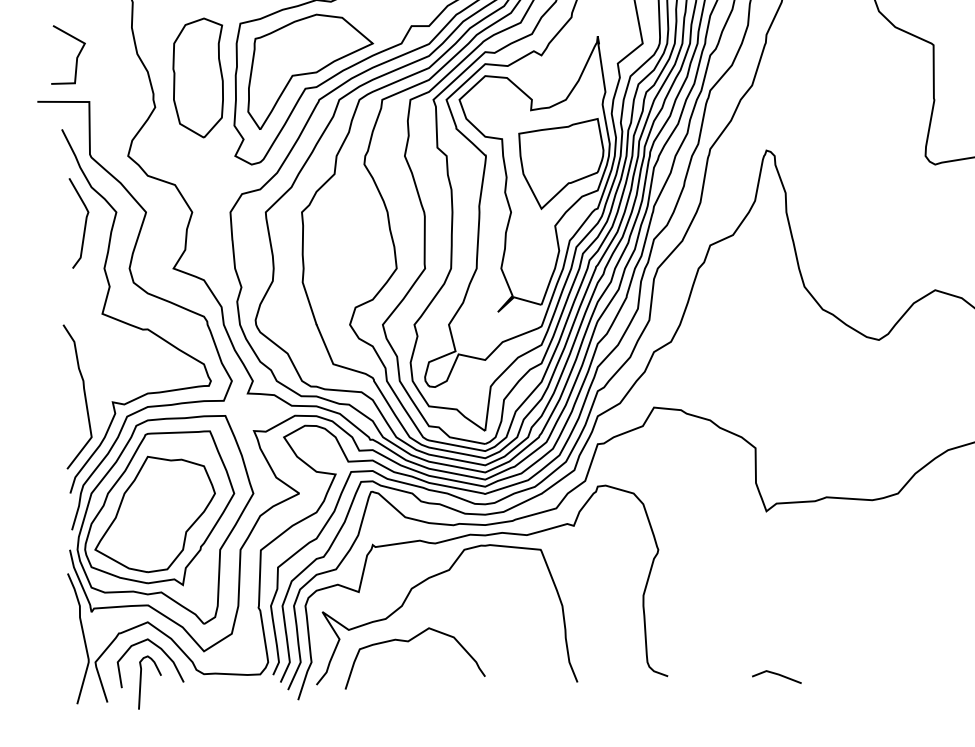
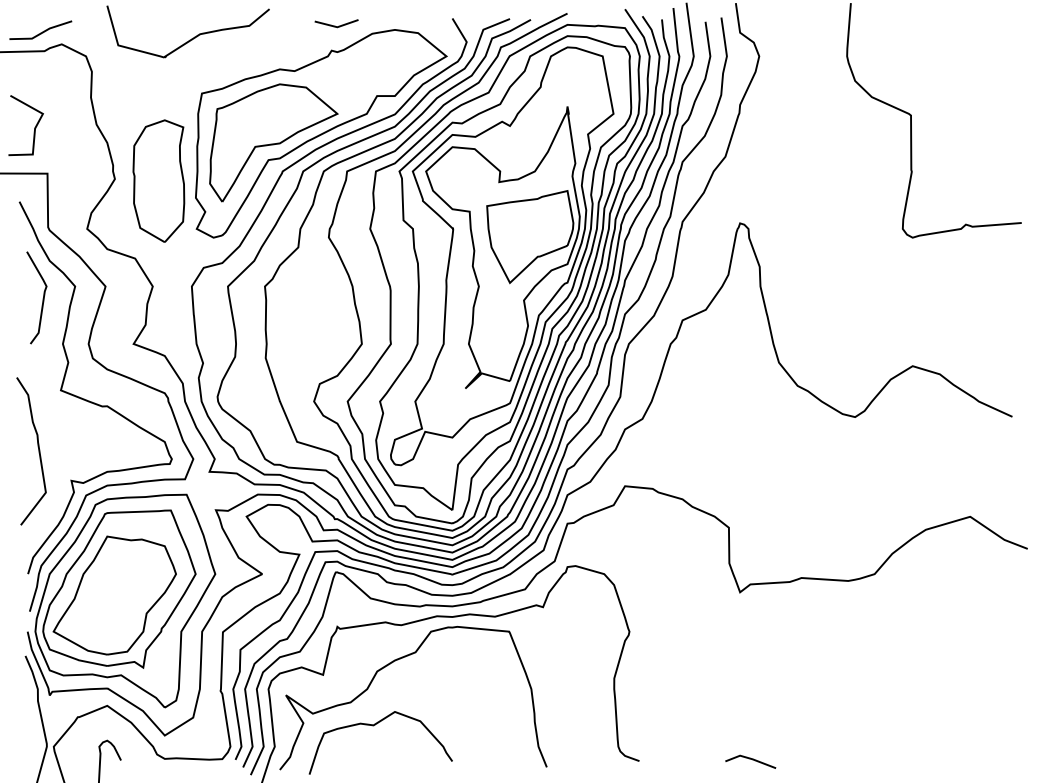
part: (197, 77) -> (158, 180), moved
curve: (84, 397) -> (38, 451), moved
curve: (162, 652) -> (122, 736), removed

